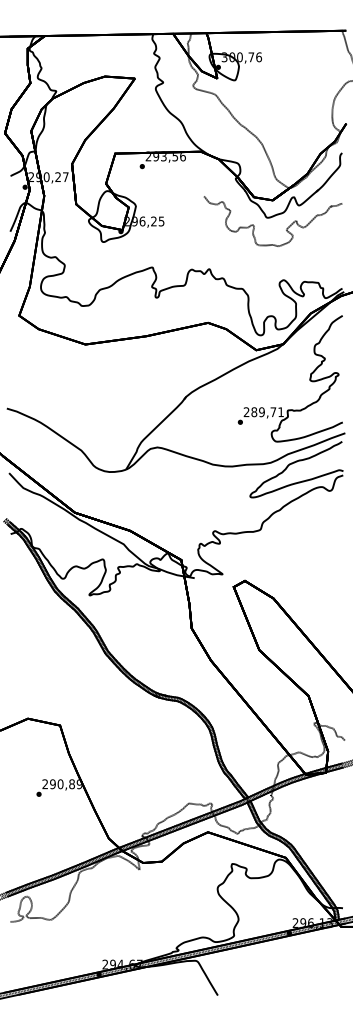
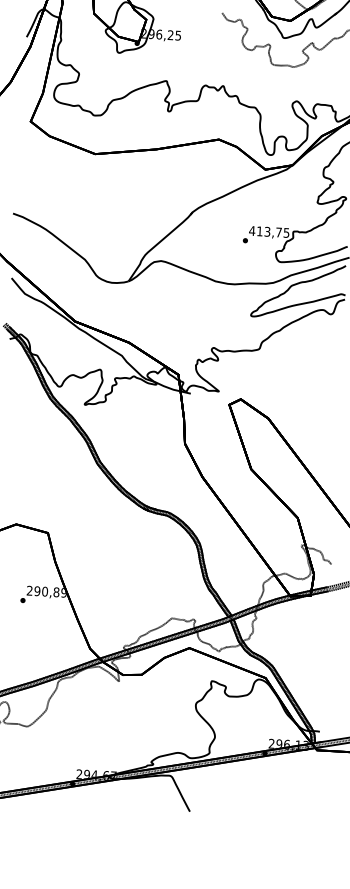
text: (263, 412) -> (269, 232), 289,71 -> 413,75

